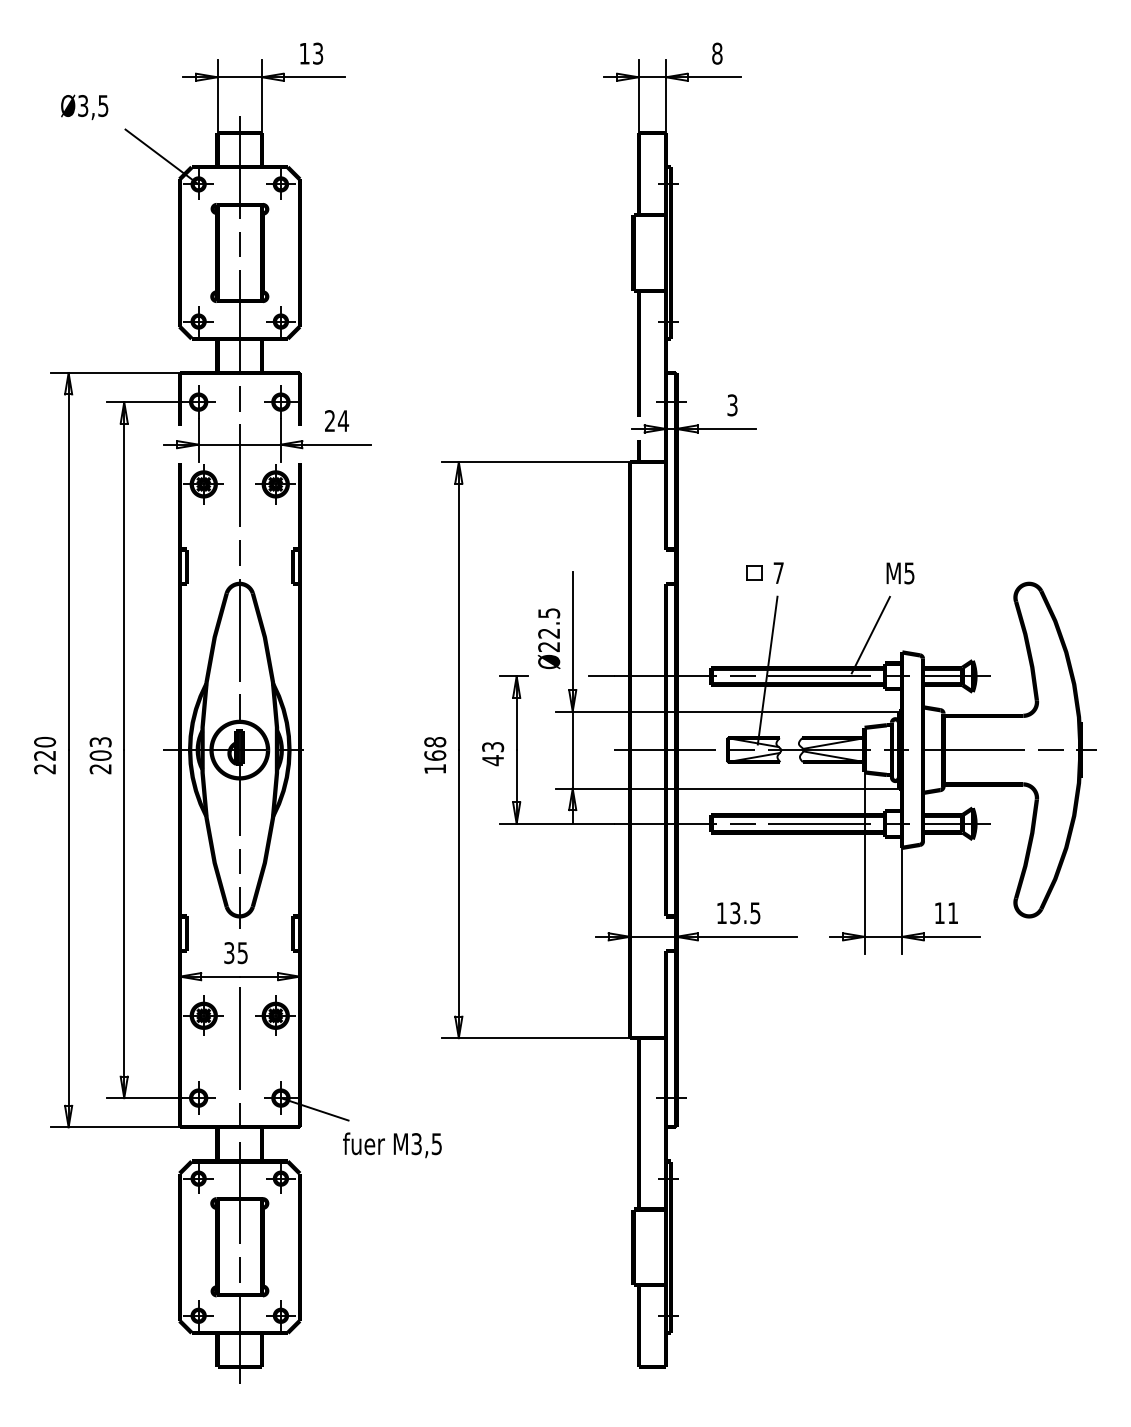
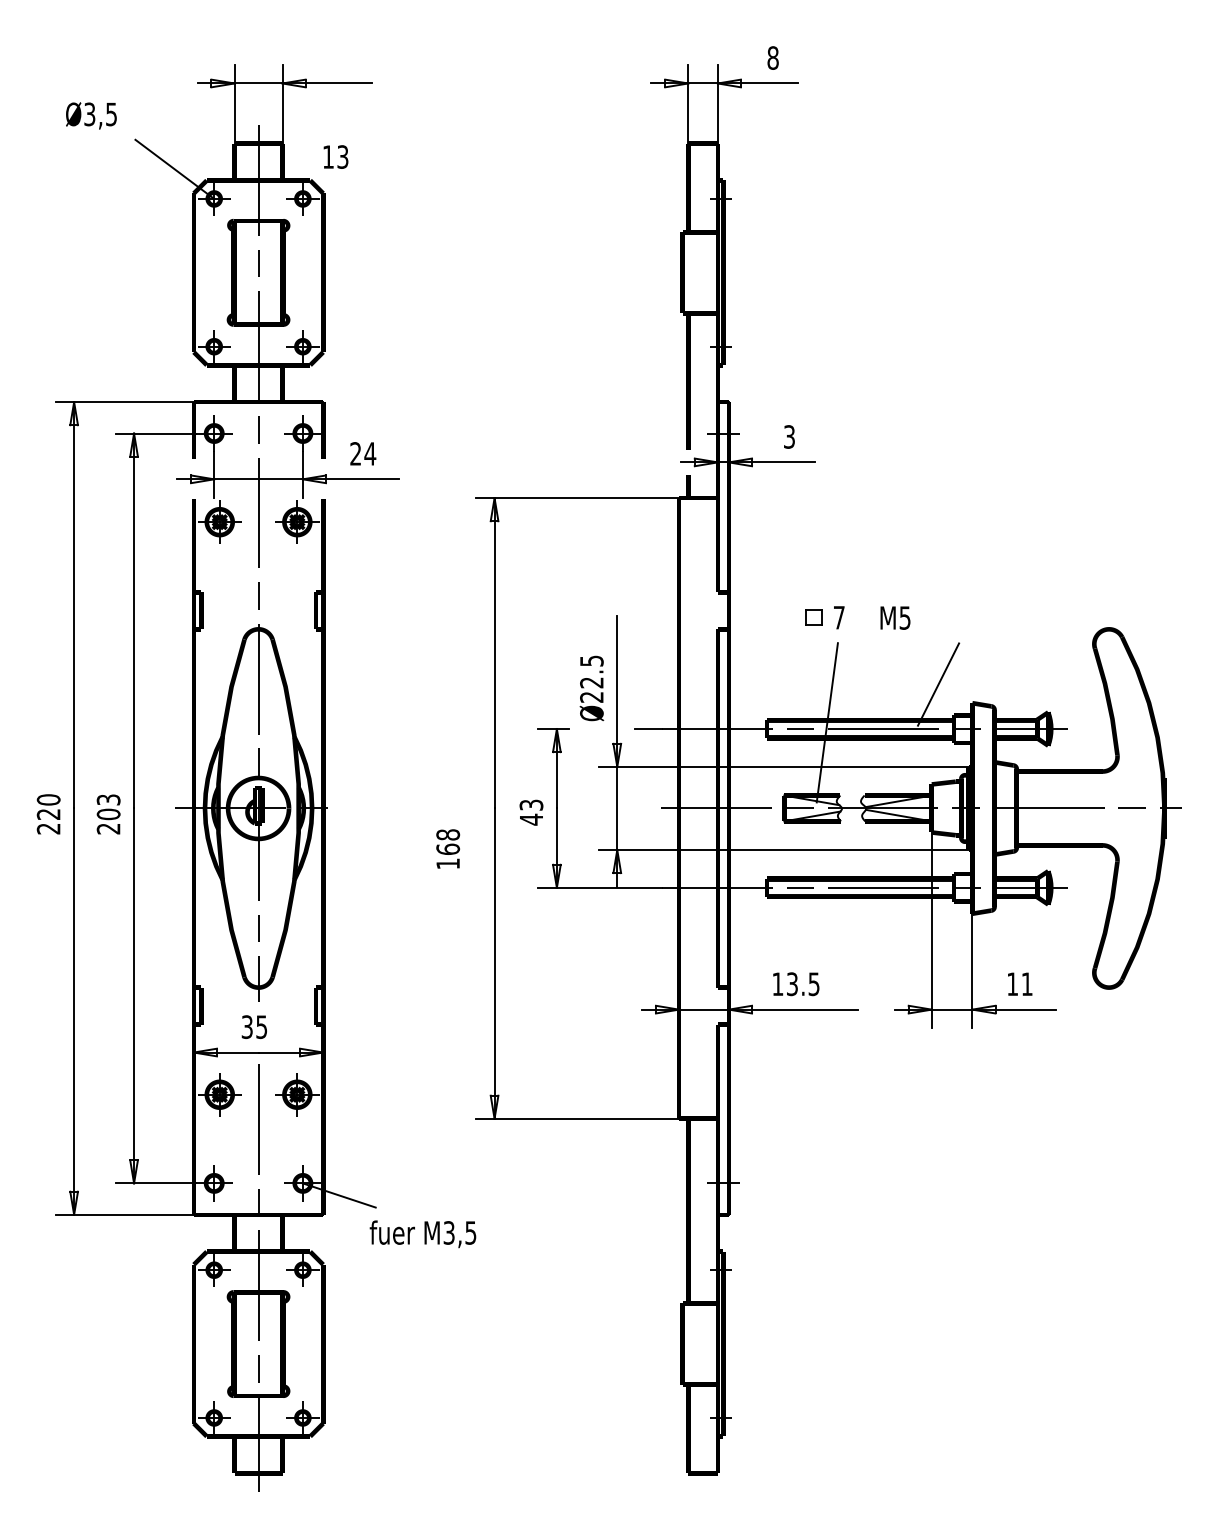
text: (311, 53) -> (335, 156), moved
text: (900, 572) -> (895, 617), moved
text: (435, 754) -> (448, 848), moved

